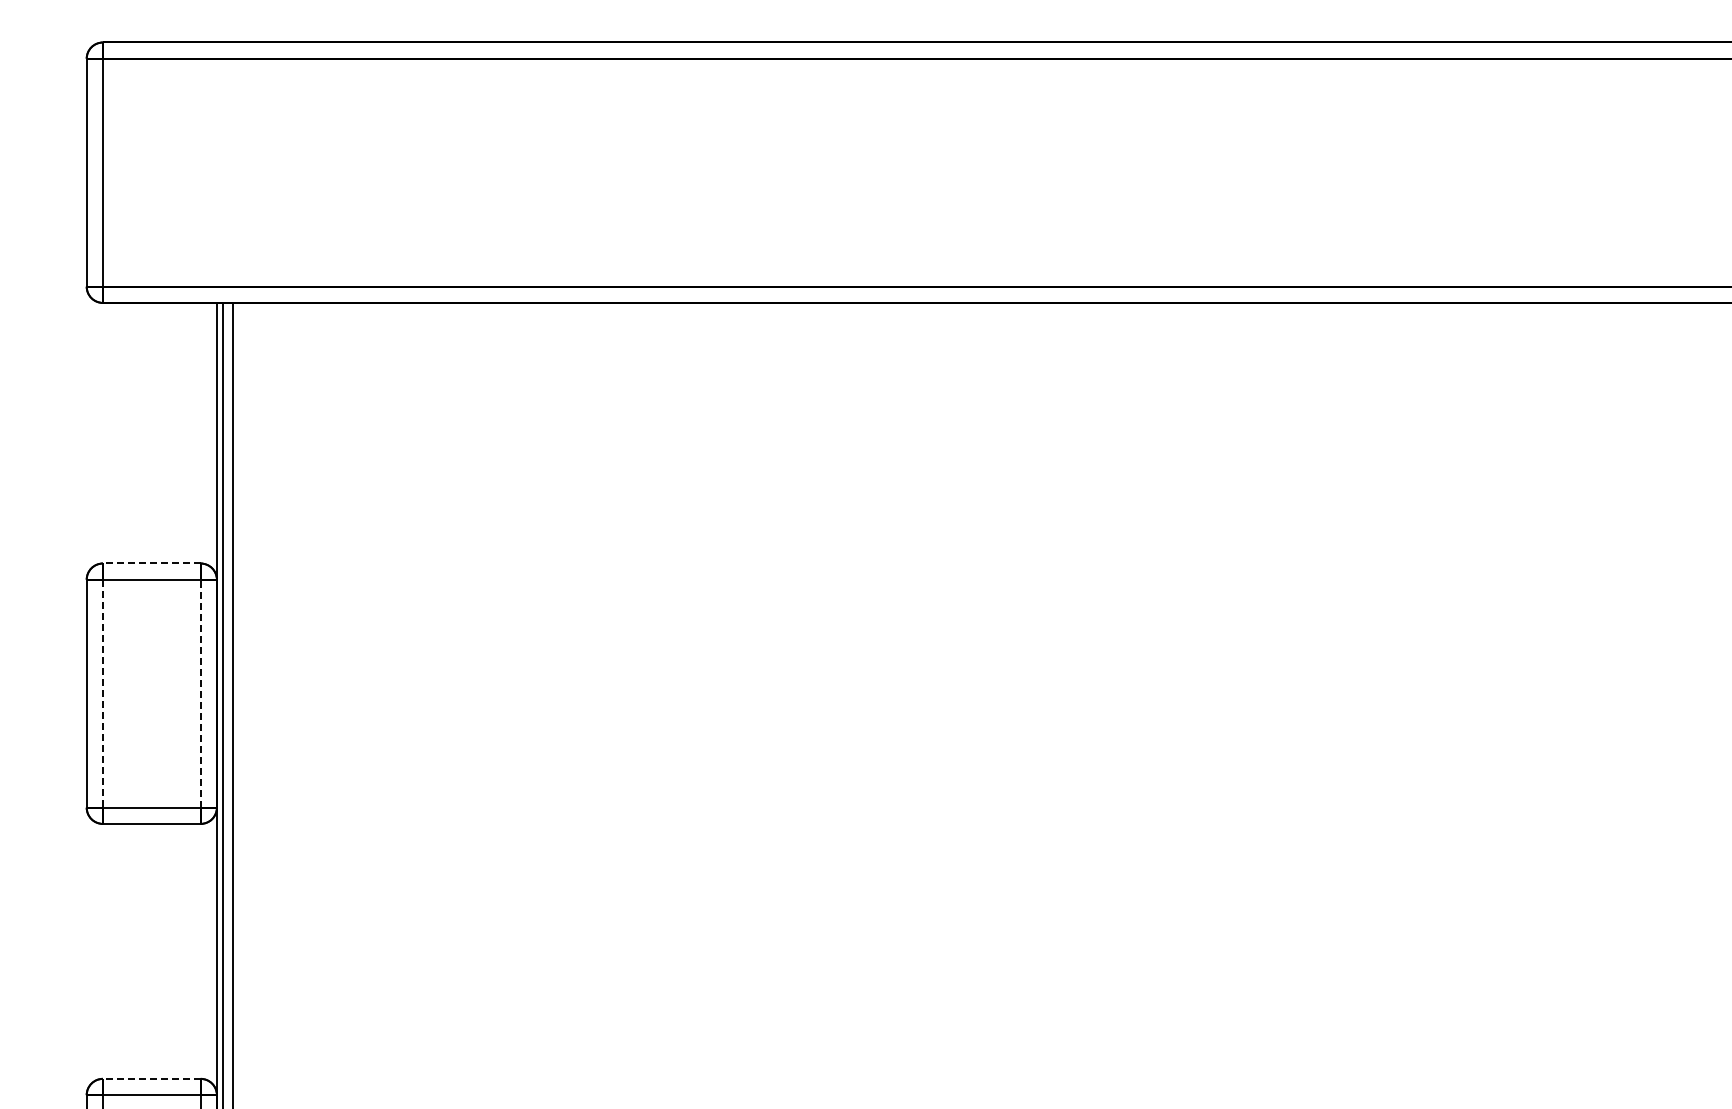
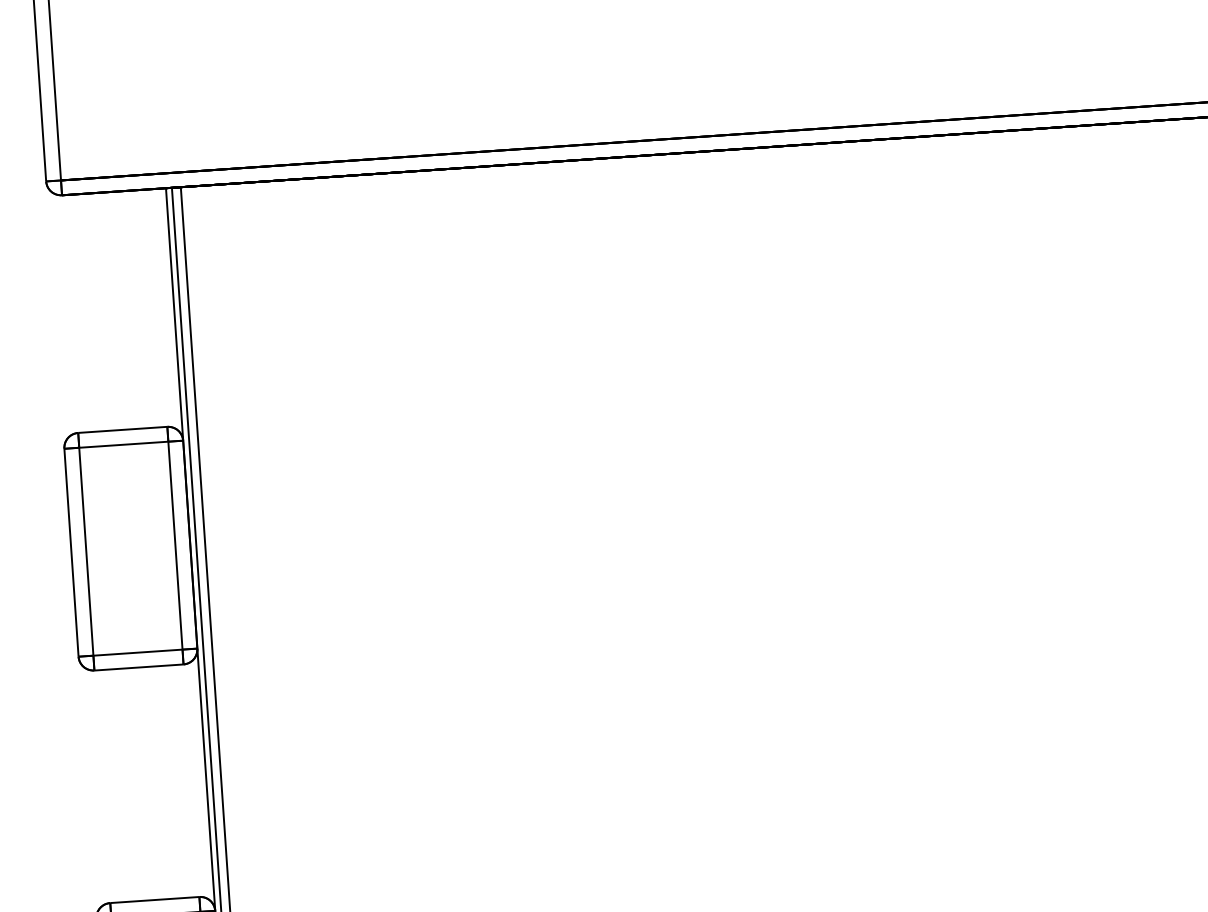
line: (151, 563) -> (122, 429), dashed -> solid
line: (103, 693) -> (86, 551), dashed -> solid
line: (200, 693) -> (175, 545), dashed -> solid
line: (151, 1078) -> (154, 899), dashed -> solid

